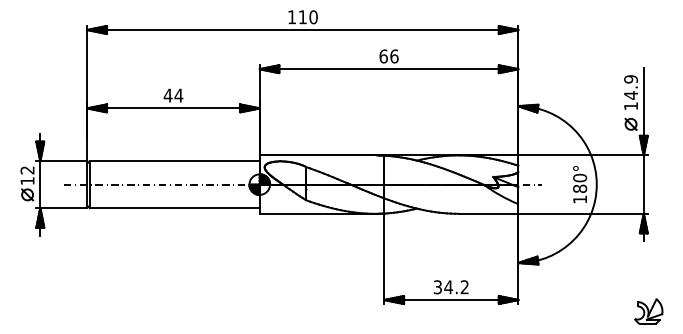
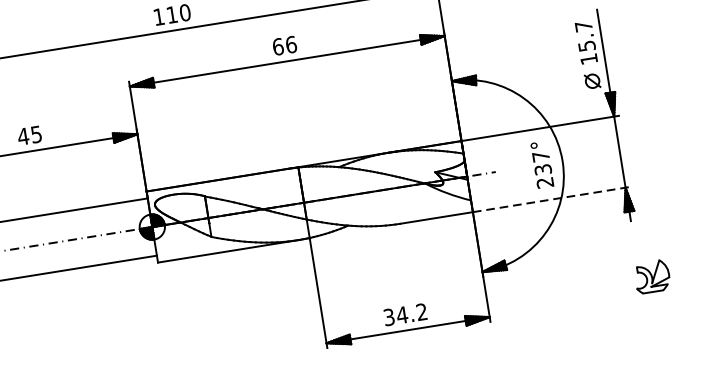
text: (631, 87) -> (585, 36), 14.9 -> 15.7
text: (178, 95) -> (36, 134), 44 -> 45
text: (580, 188) -> (543, 169), 180° -> 237°
line: (583, 213) -> (552, 199), solid -> dashed
part: (648, 311) -> (651, 276), moved

